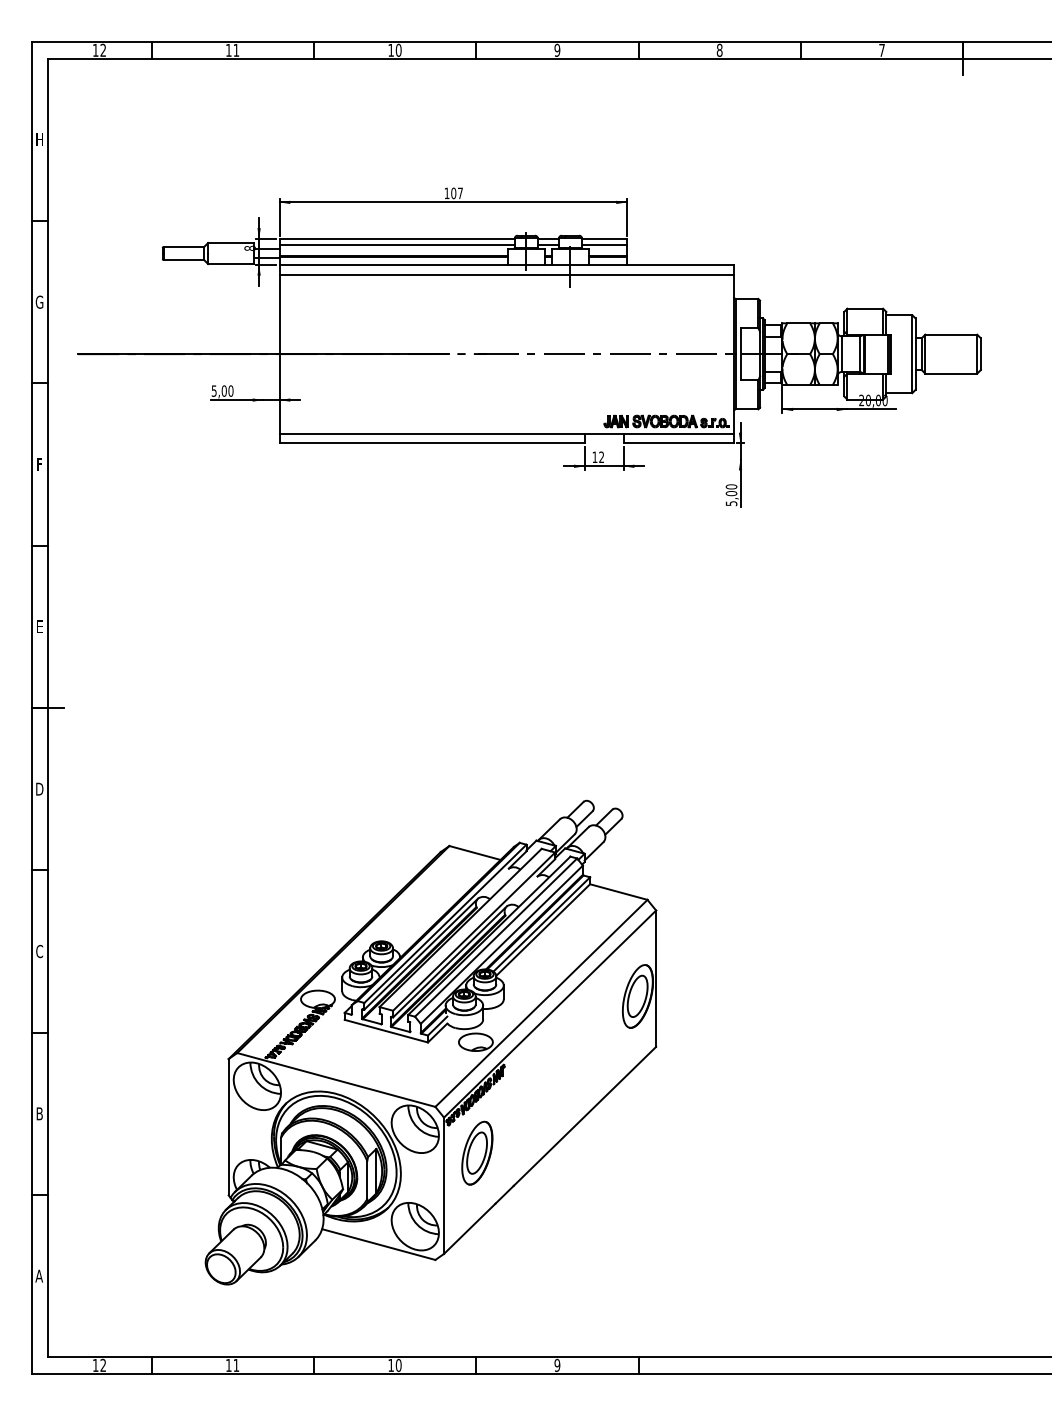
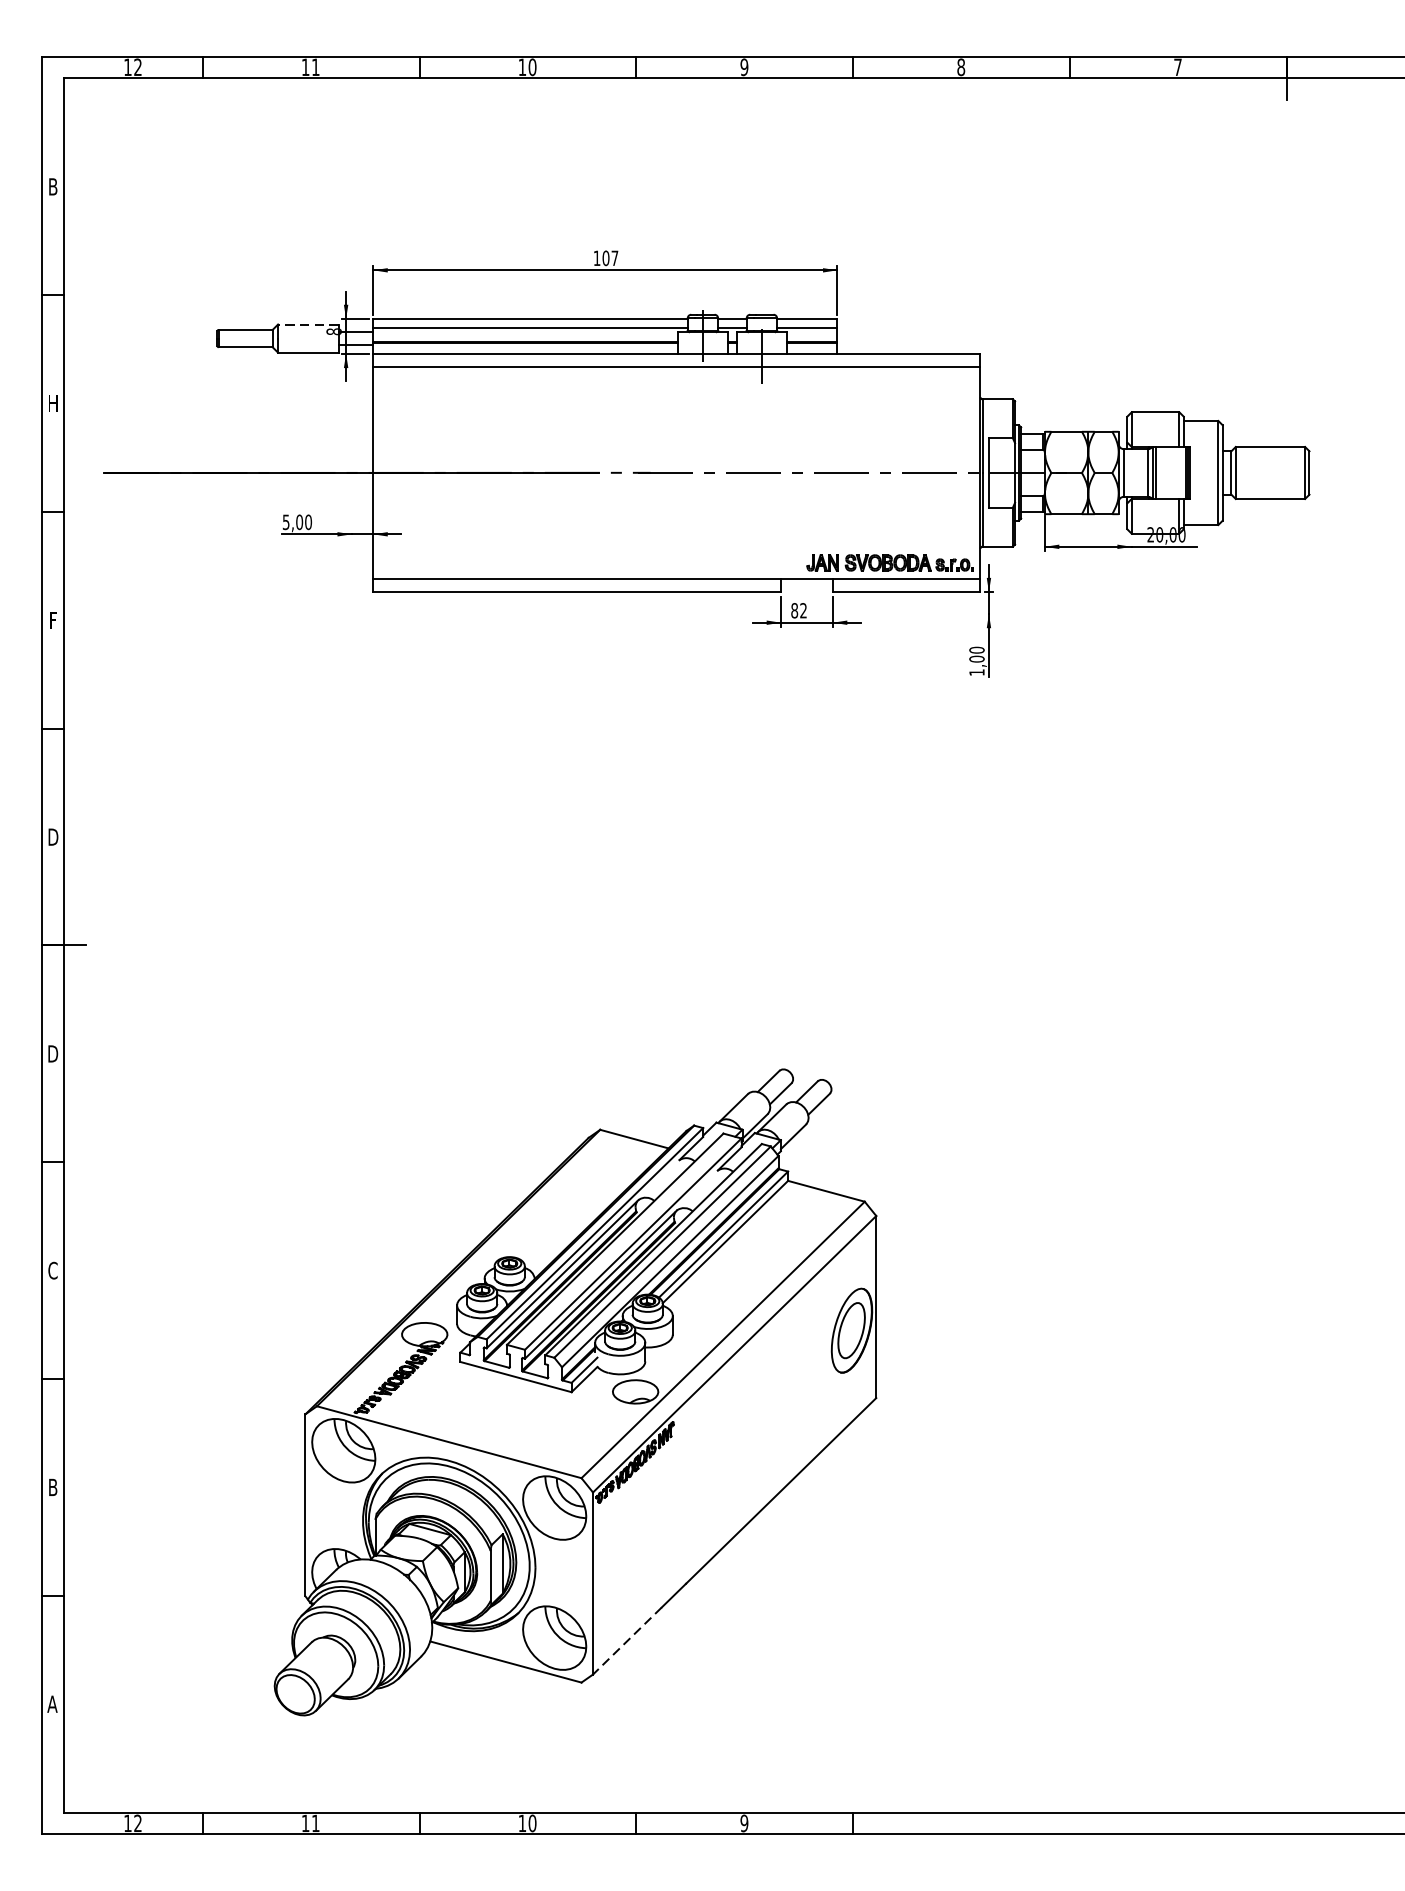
text: (39, 139) -> (52, 186), H -> B
line: (230, 242) -> (307, 323), solid -> dashed
text: (39, 301) -> (52, 402), G -> H
text: (594, 457) -> (793, 610), 12 -> 82
text: (731, 503) -> (976, 672), 5,00 -> 1,00
text: (39, 626) -> (52, 836), E -> D
part: (477, 1152) -> (637, 1539), removed
line: (469, 1228) -> (627, 1640), solid -> dashed

